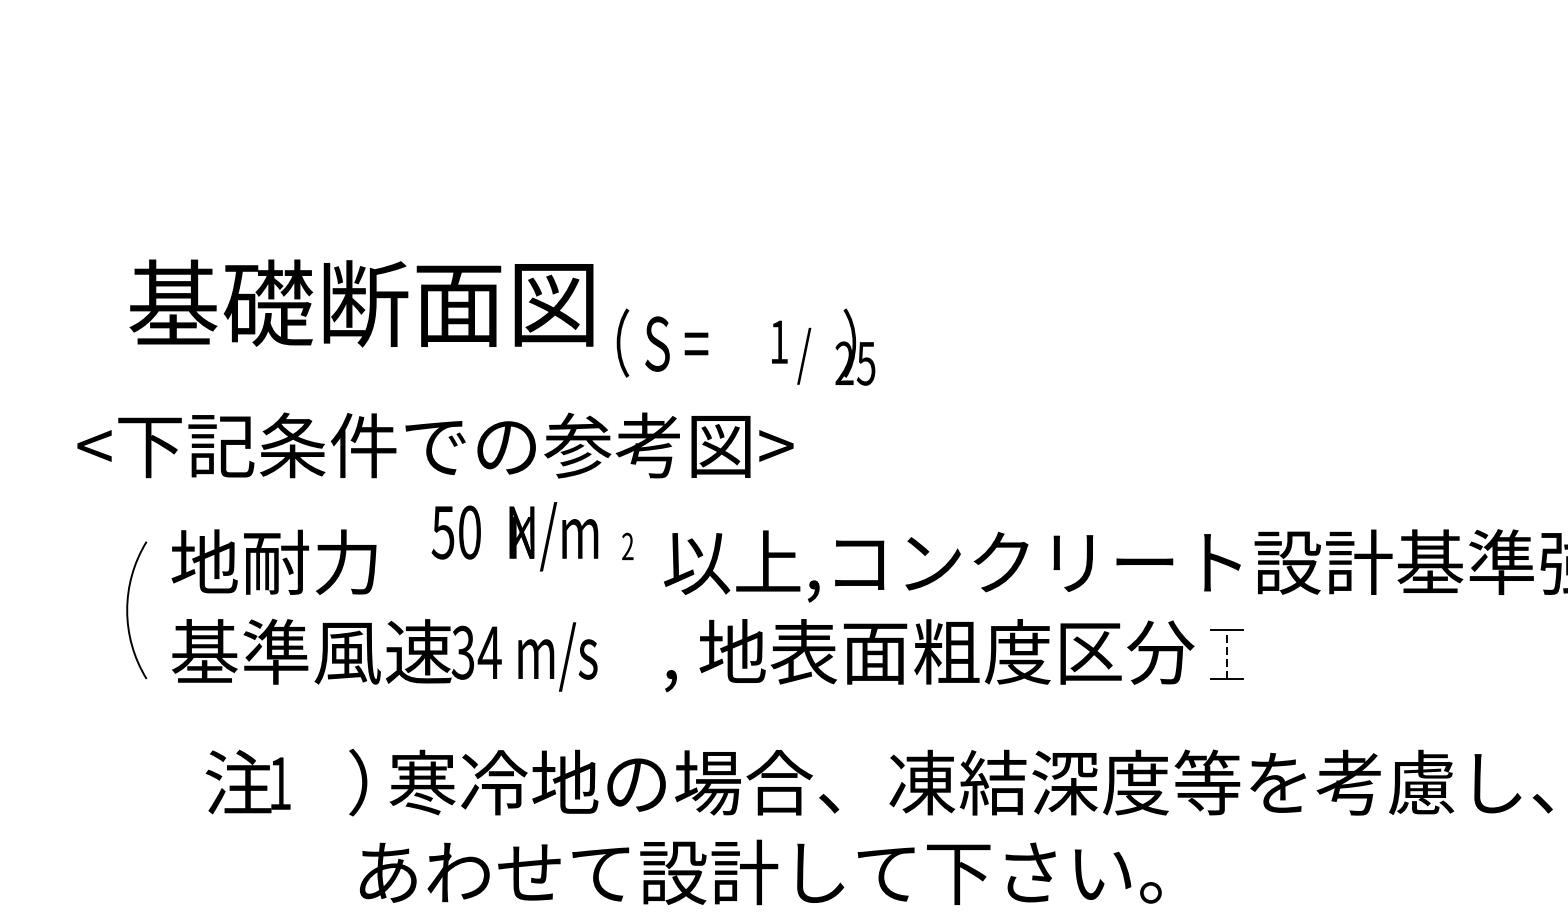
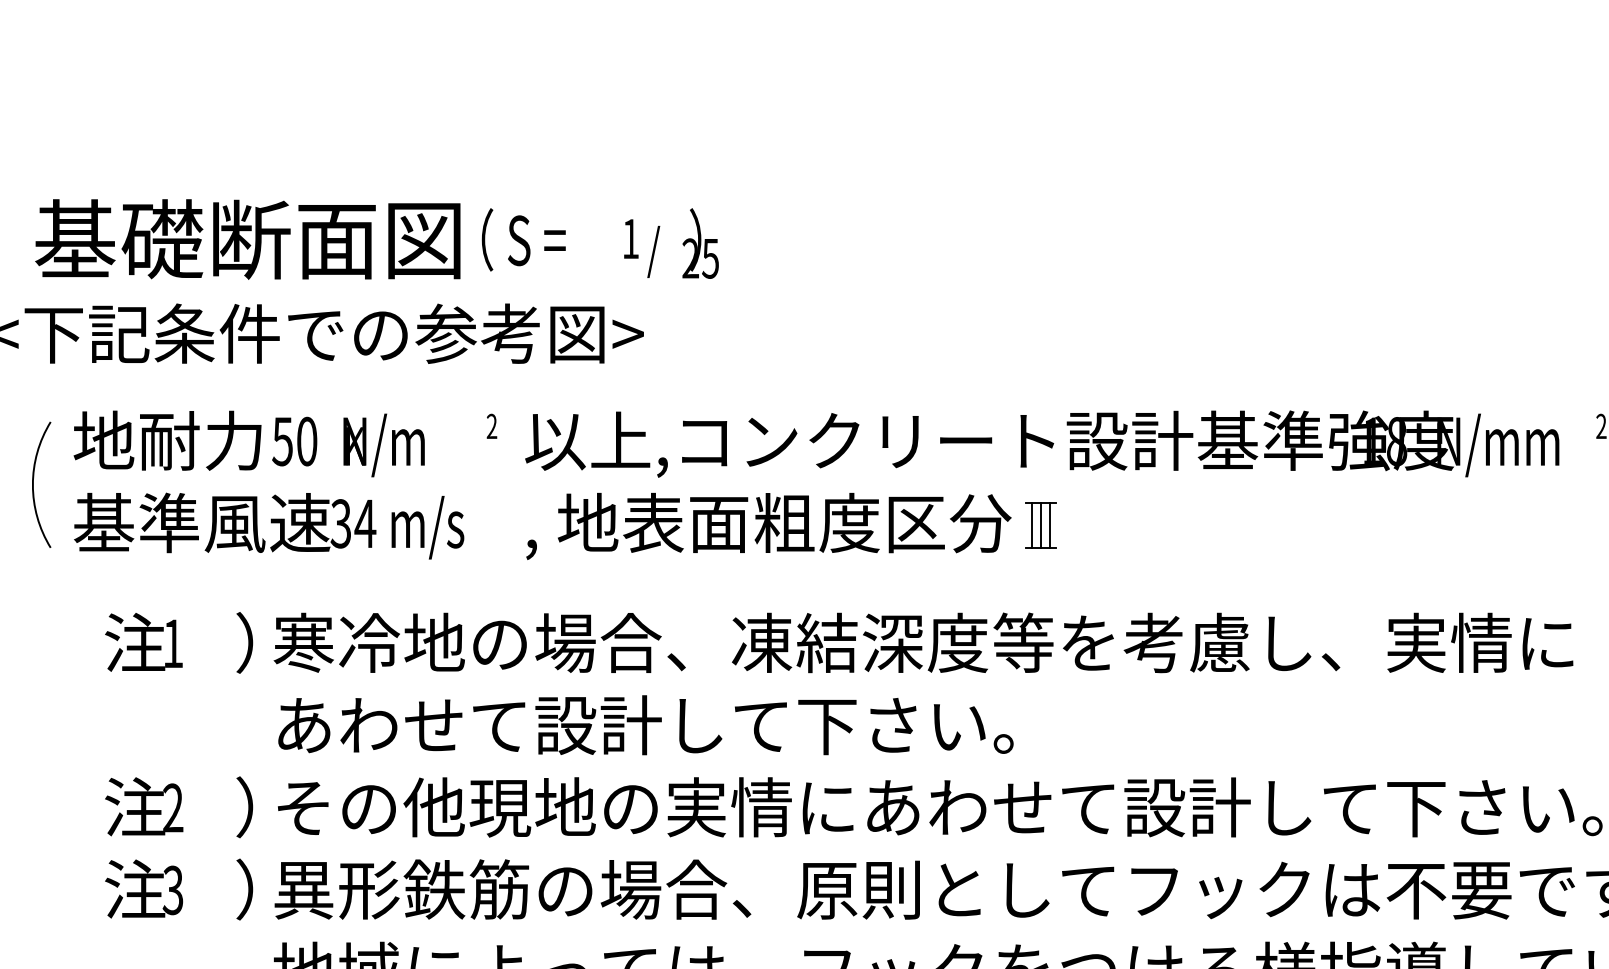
text: (361, 303) -> (247, 239), moved
text: (514, 536) -> (348, 445), moved
line: (1217, 654) -> (1032, 525), added
line: (1227, 654) -> (1041, 525), dashed -> solid
line: (1236, 654) -> (1050, 525), added
text: (760, 872) -> (645, 725), moved

